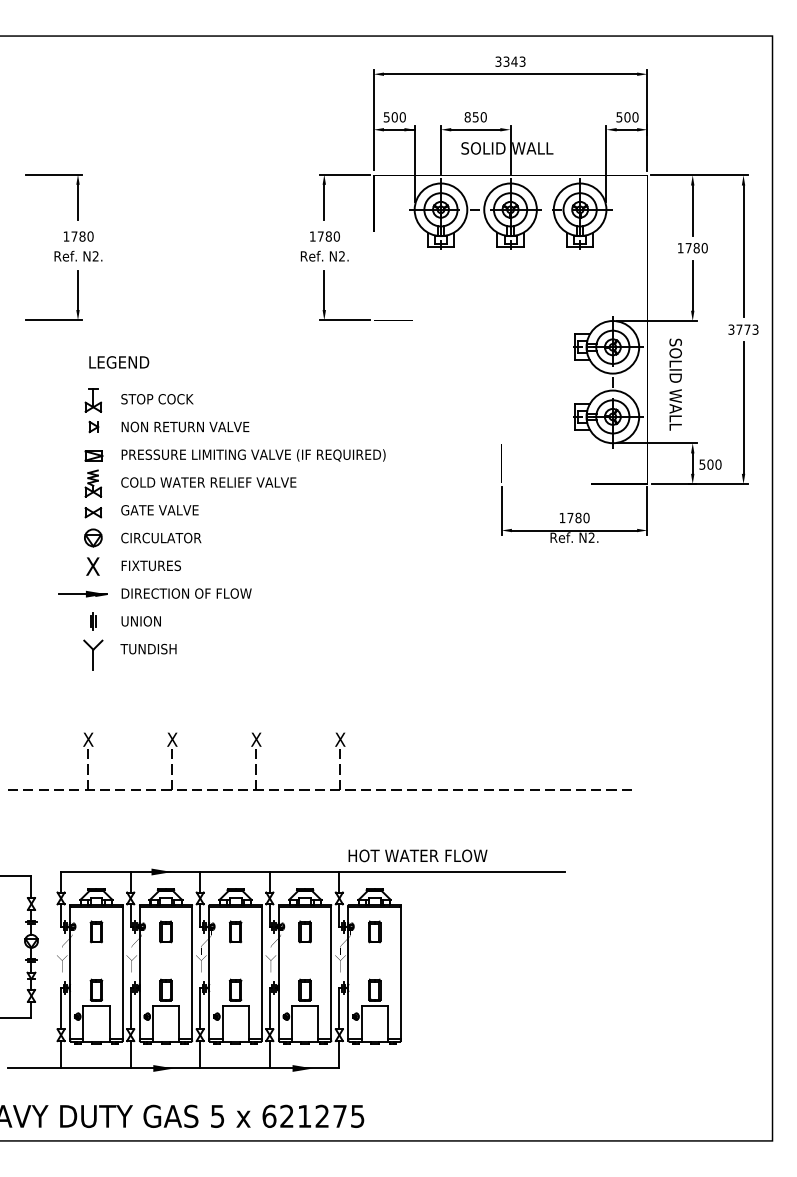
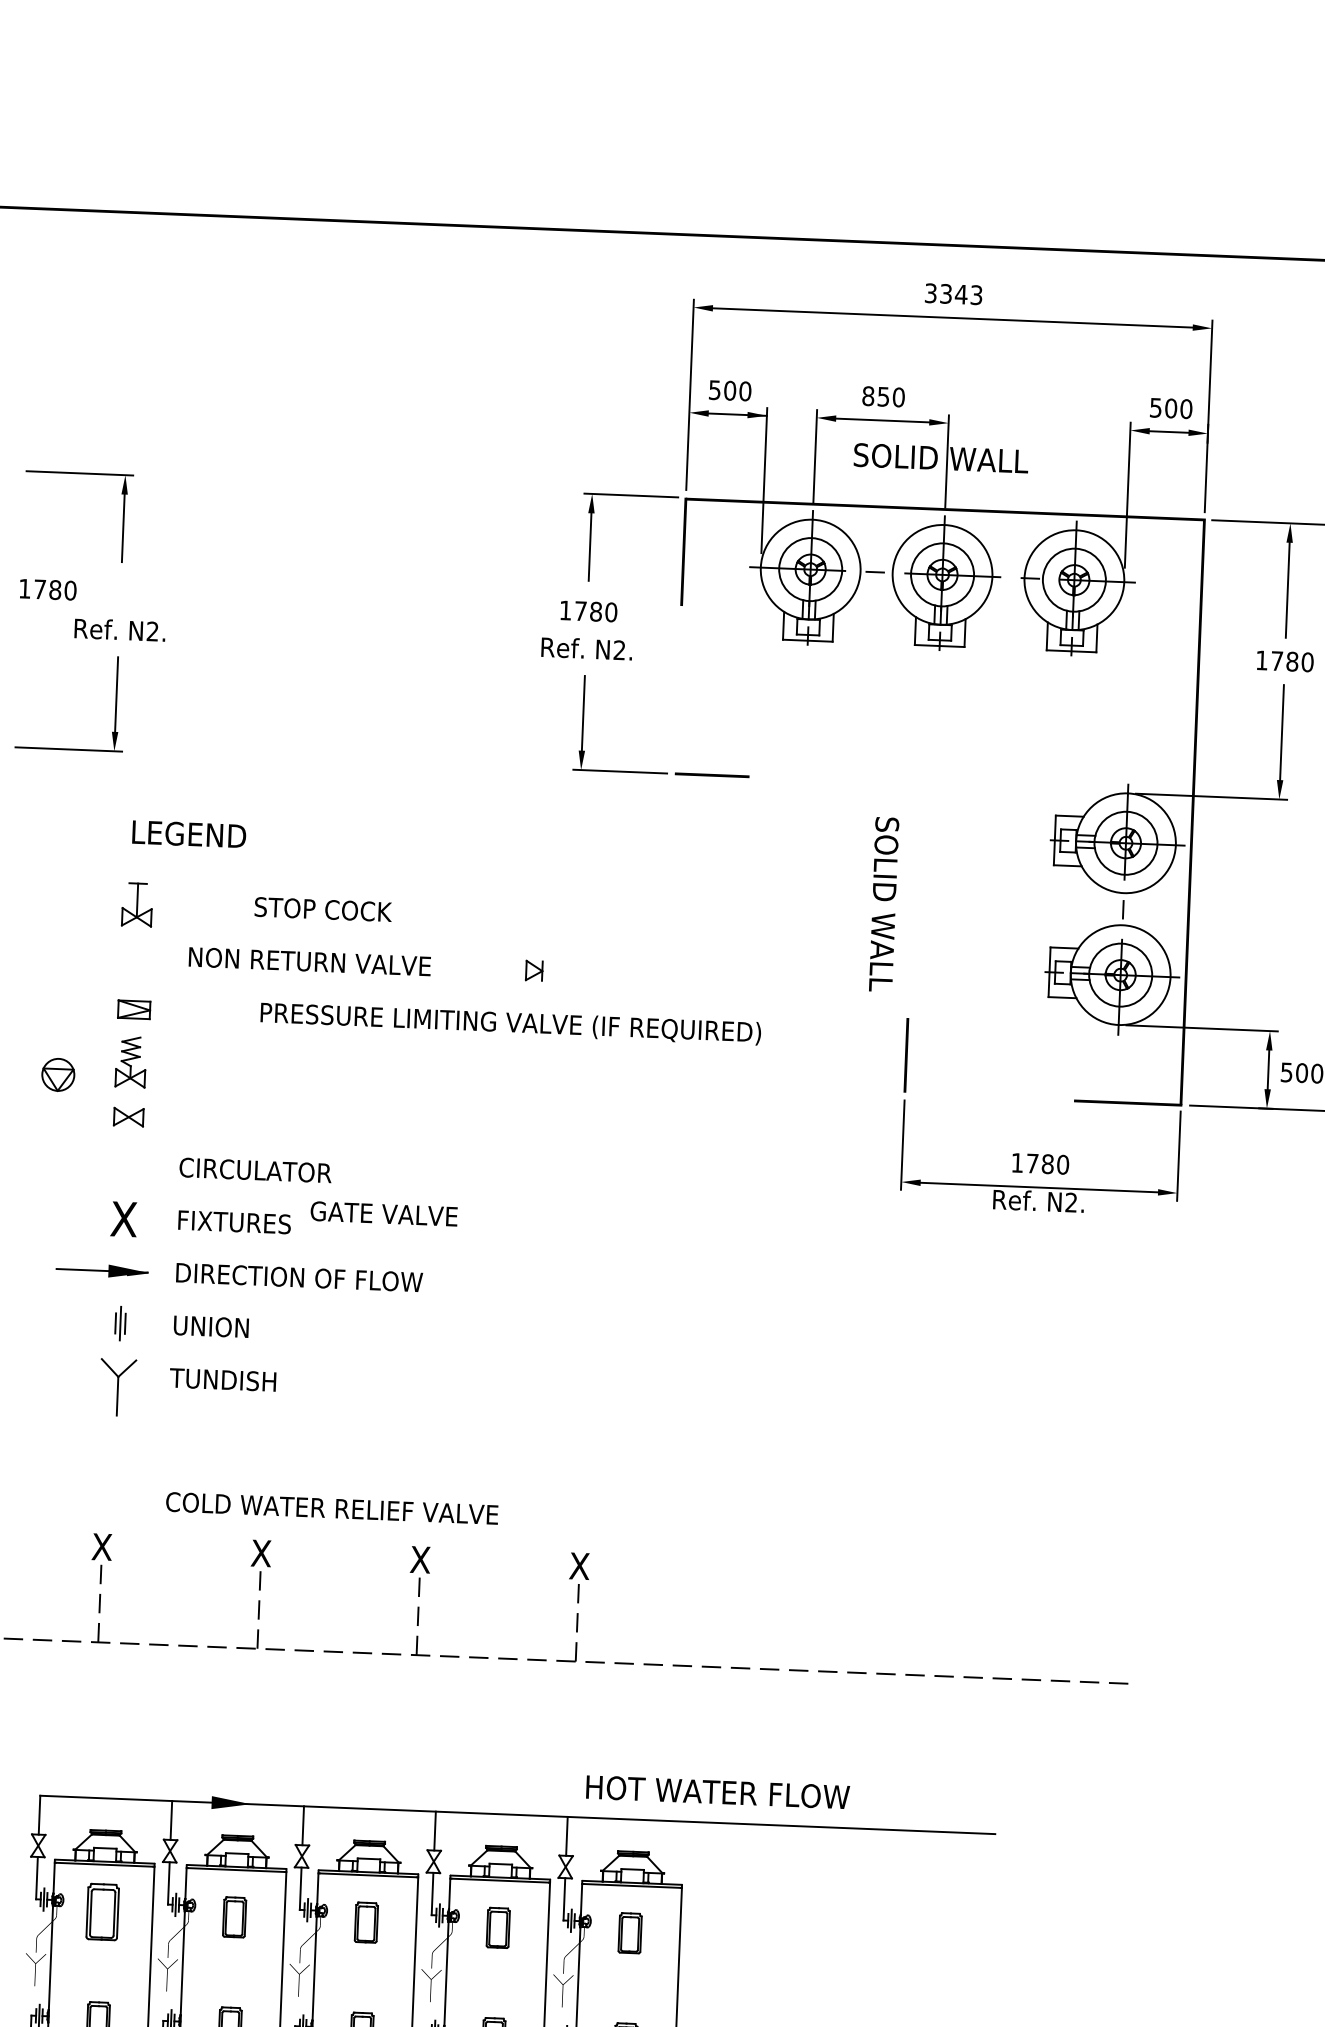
text: (78, 236) -> (47, 589), moved
text: (675, 384) -> (883, 904), moved
text: (157, 399) -> (323, 910), moved
part: (93, 426) -> (533, 969), moved
text: (253, 455) -> (510, 1023), moved
text: (208, 482) -> (331, 1508), moved
text: (159, 510) -> (383, 1214), moved
part: (93, 537) -> (58, 1074), moved
part: (96, 931) -> (102, 1911), size x1.4

